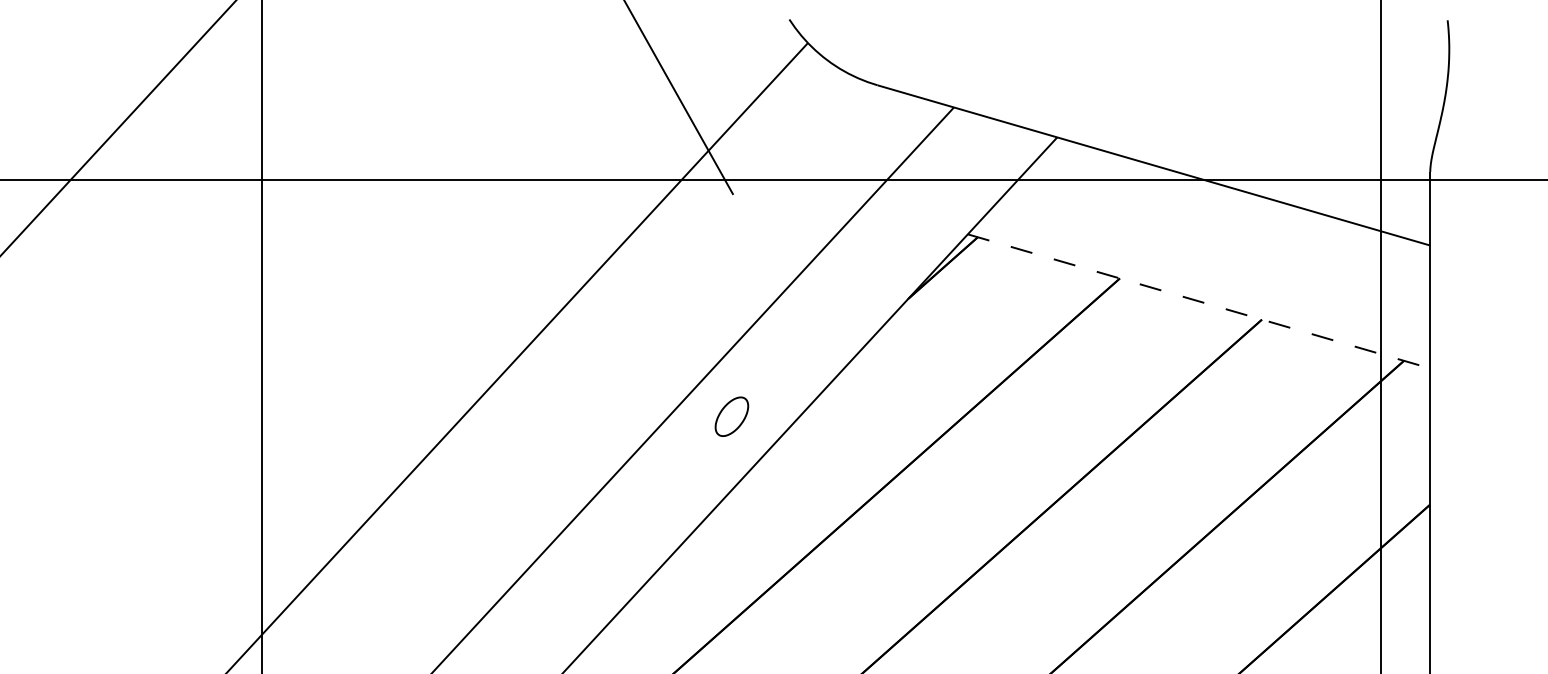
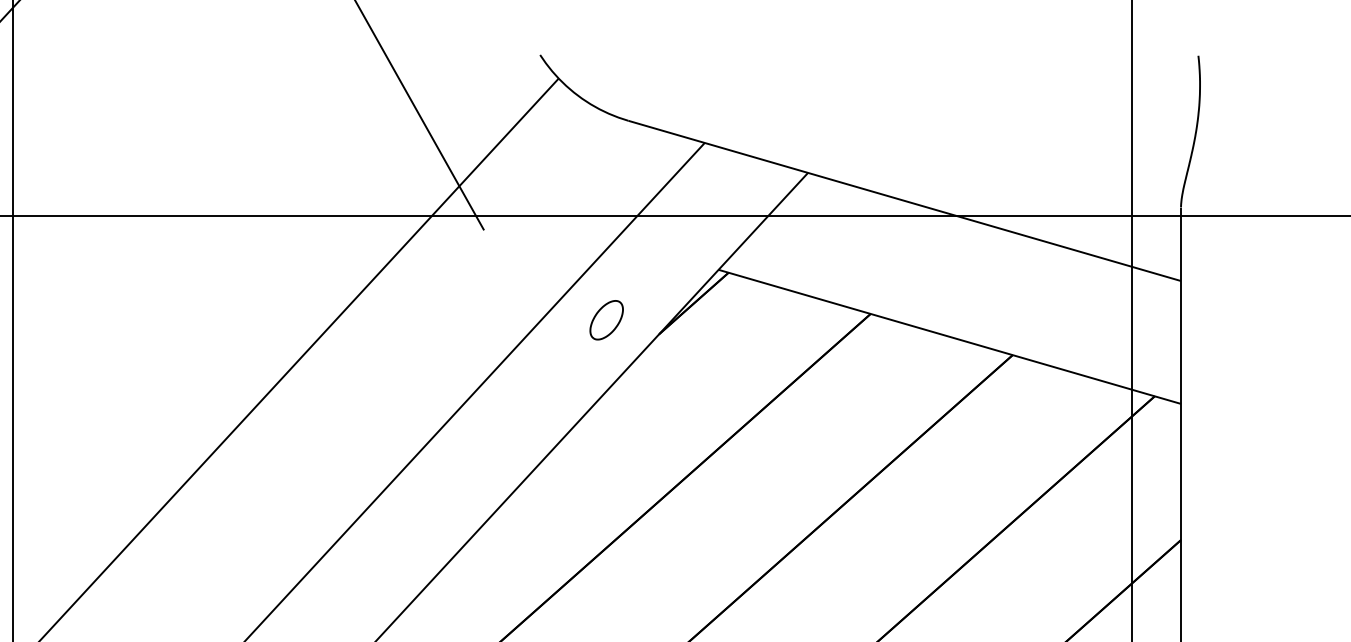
line: (1199, 301) -> (950, 336), dashed -> solid
part: (731, 416) -> (606, 319), moved

